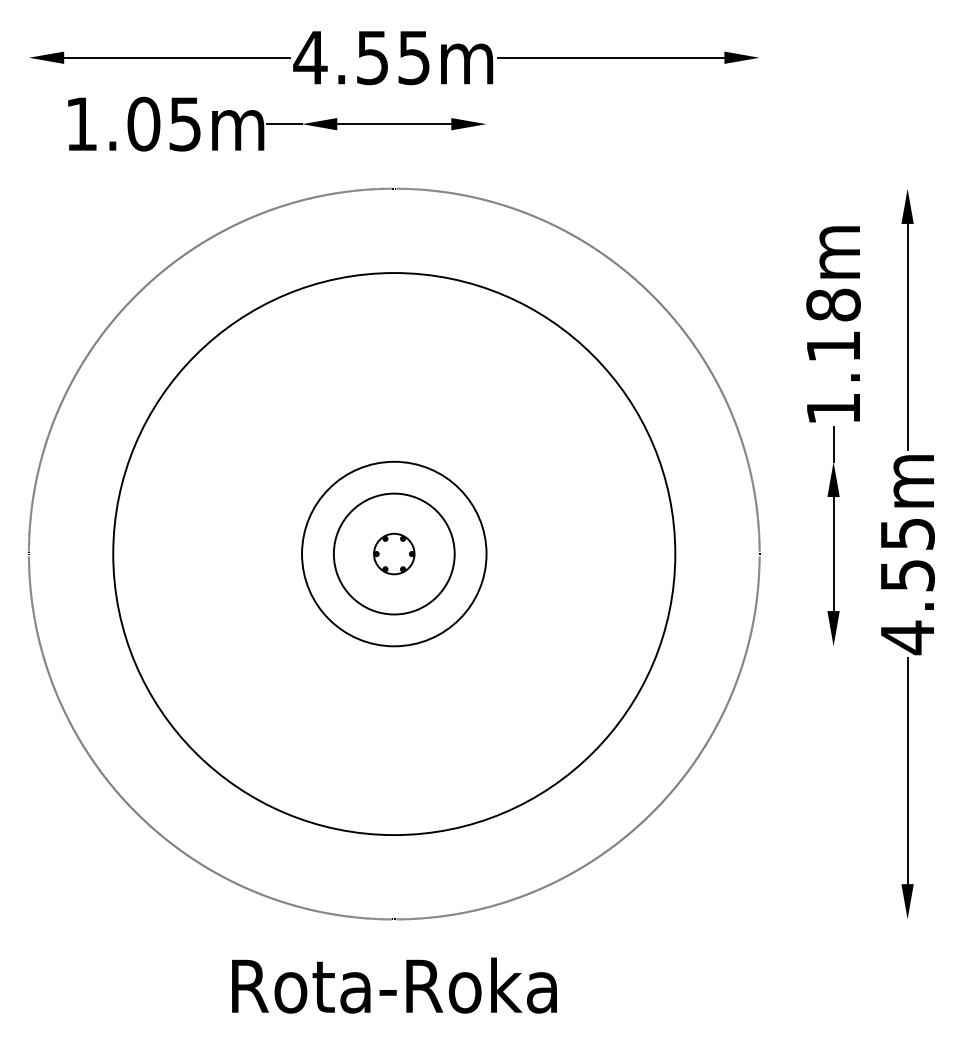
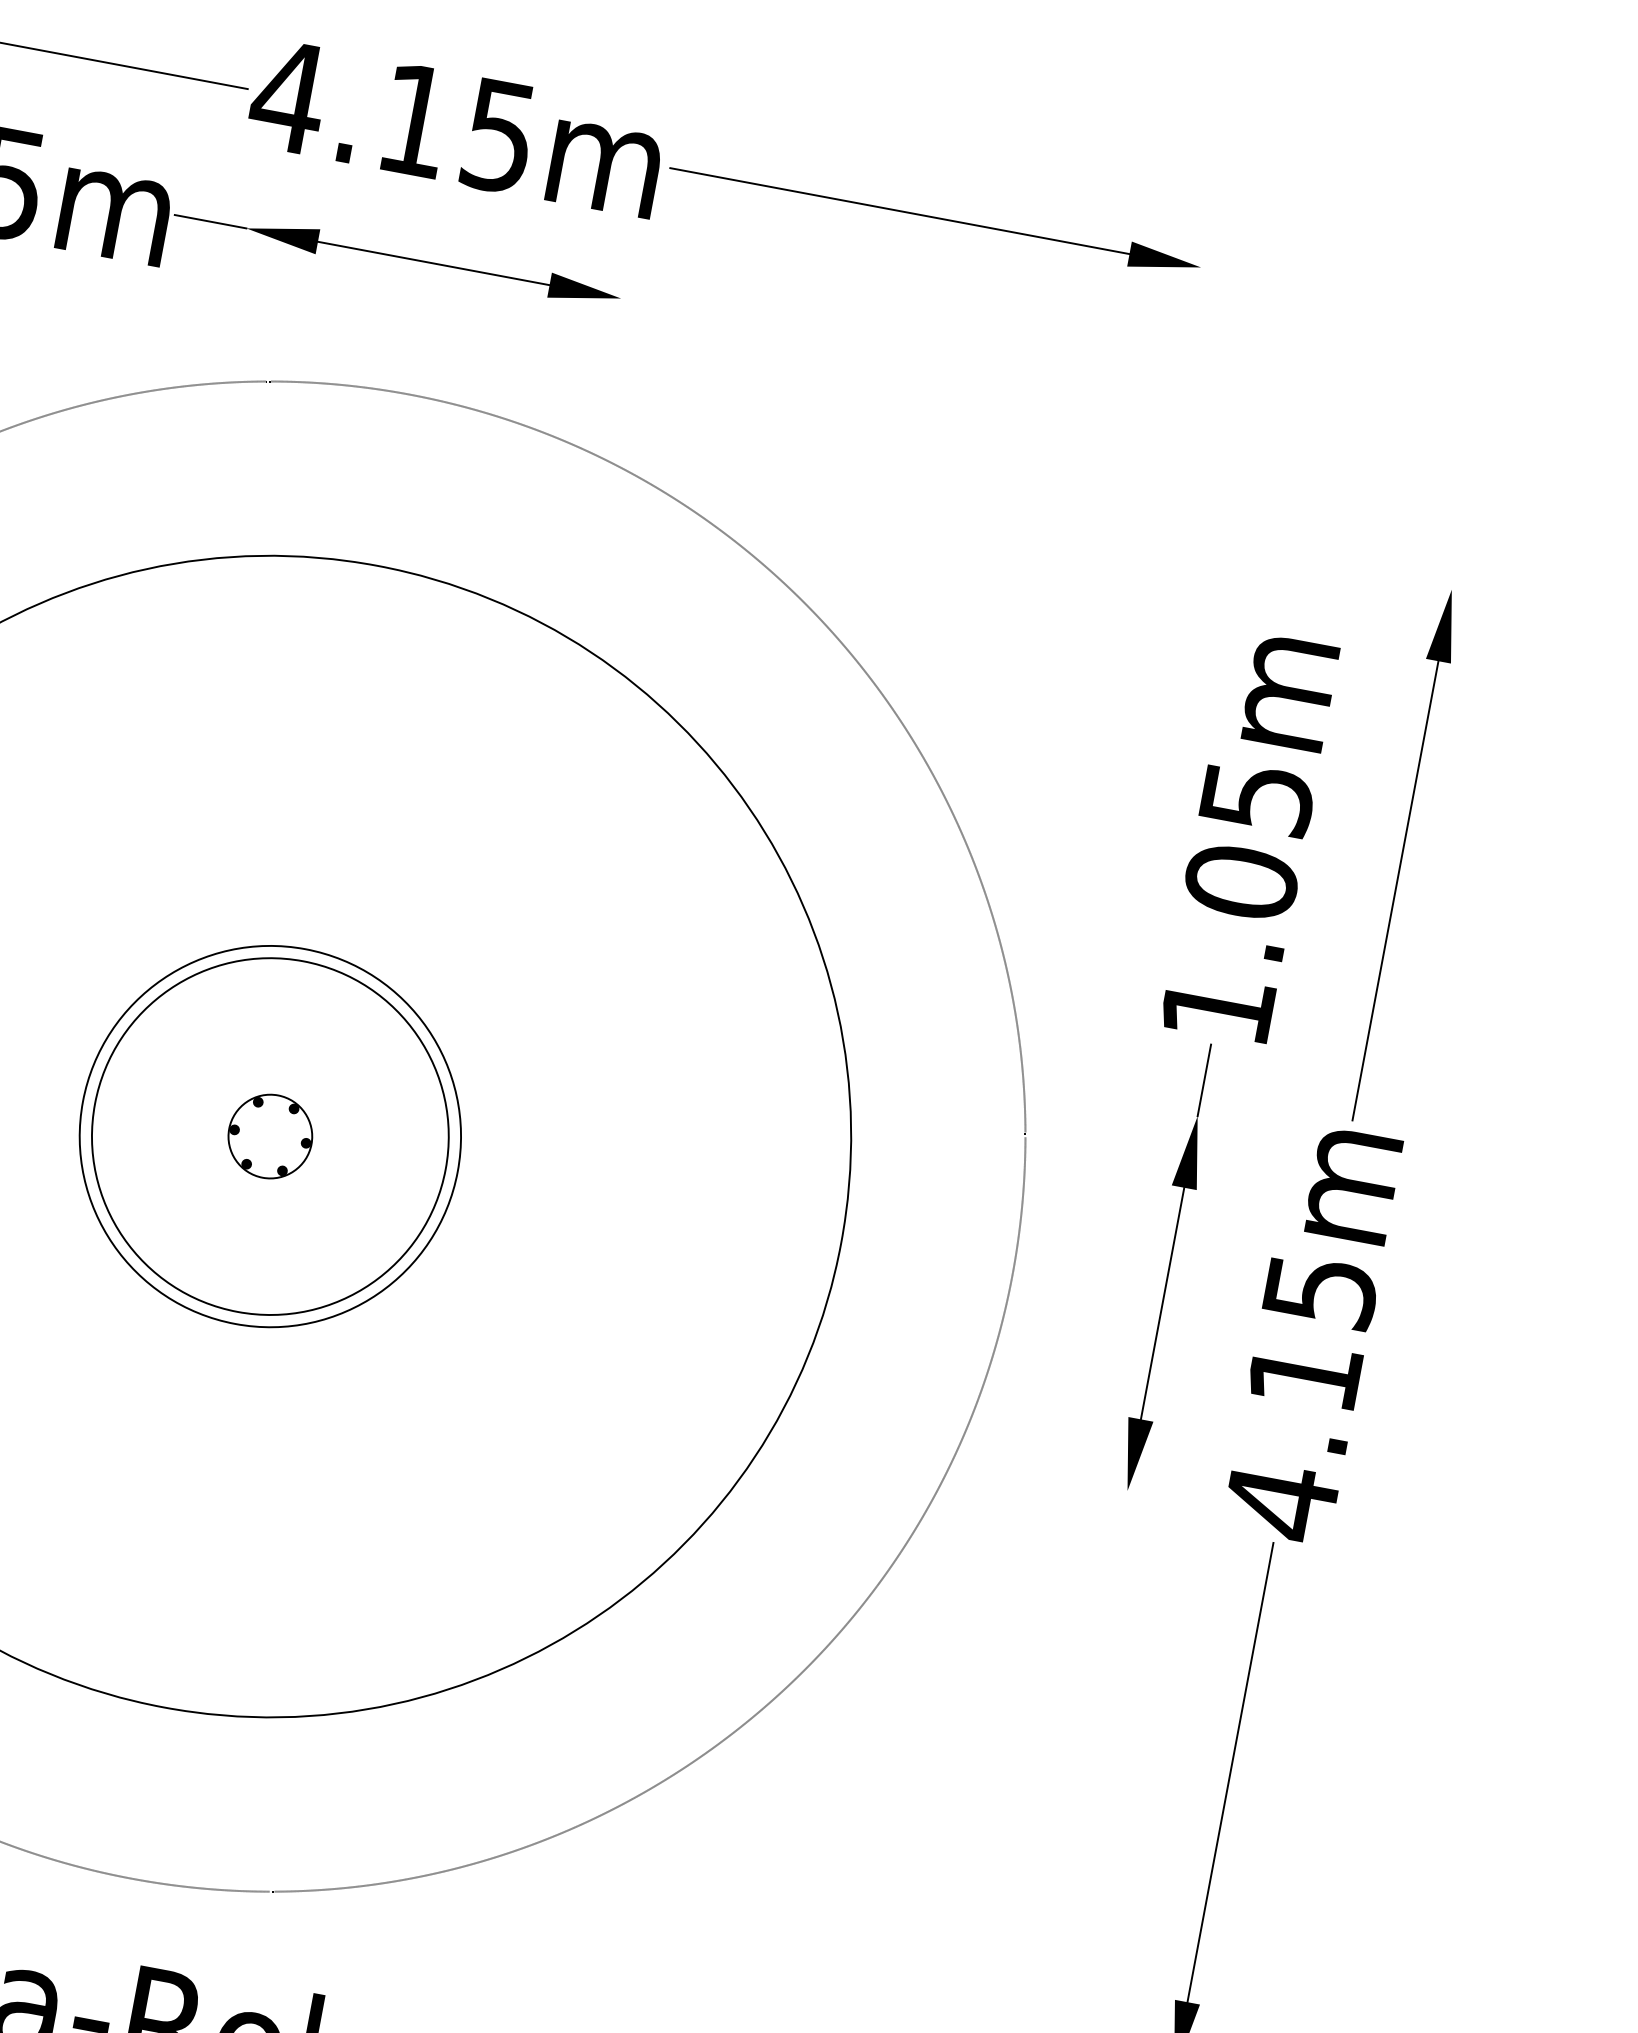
text: (372, 58) -> (414, 121), 4.55m -> 4.15m
text: (833, 325) -> (1249, 839), 1.18m -> 1.05m
circle: (393, 553) -> (269, 1135), size x1.43
text: (907, 575) -> (1304, 1375), 4.55m -> 4.15m

